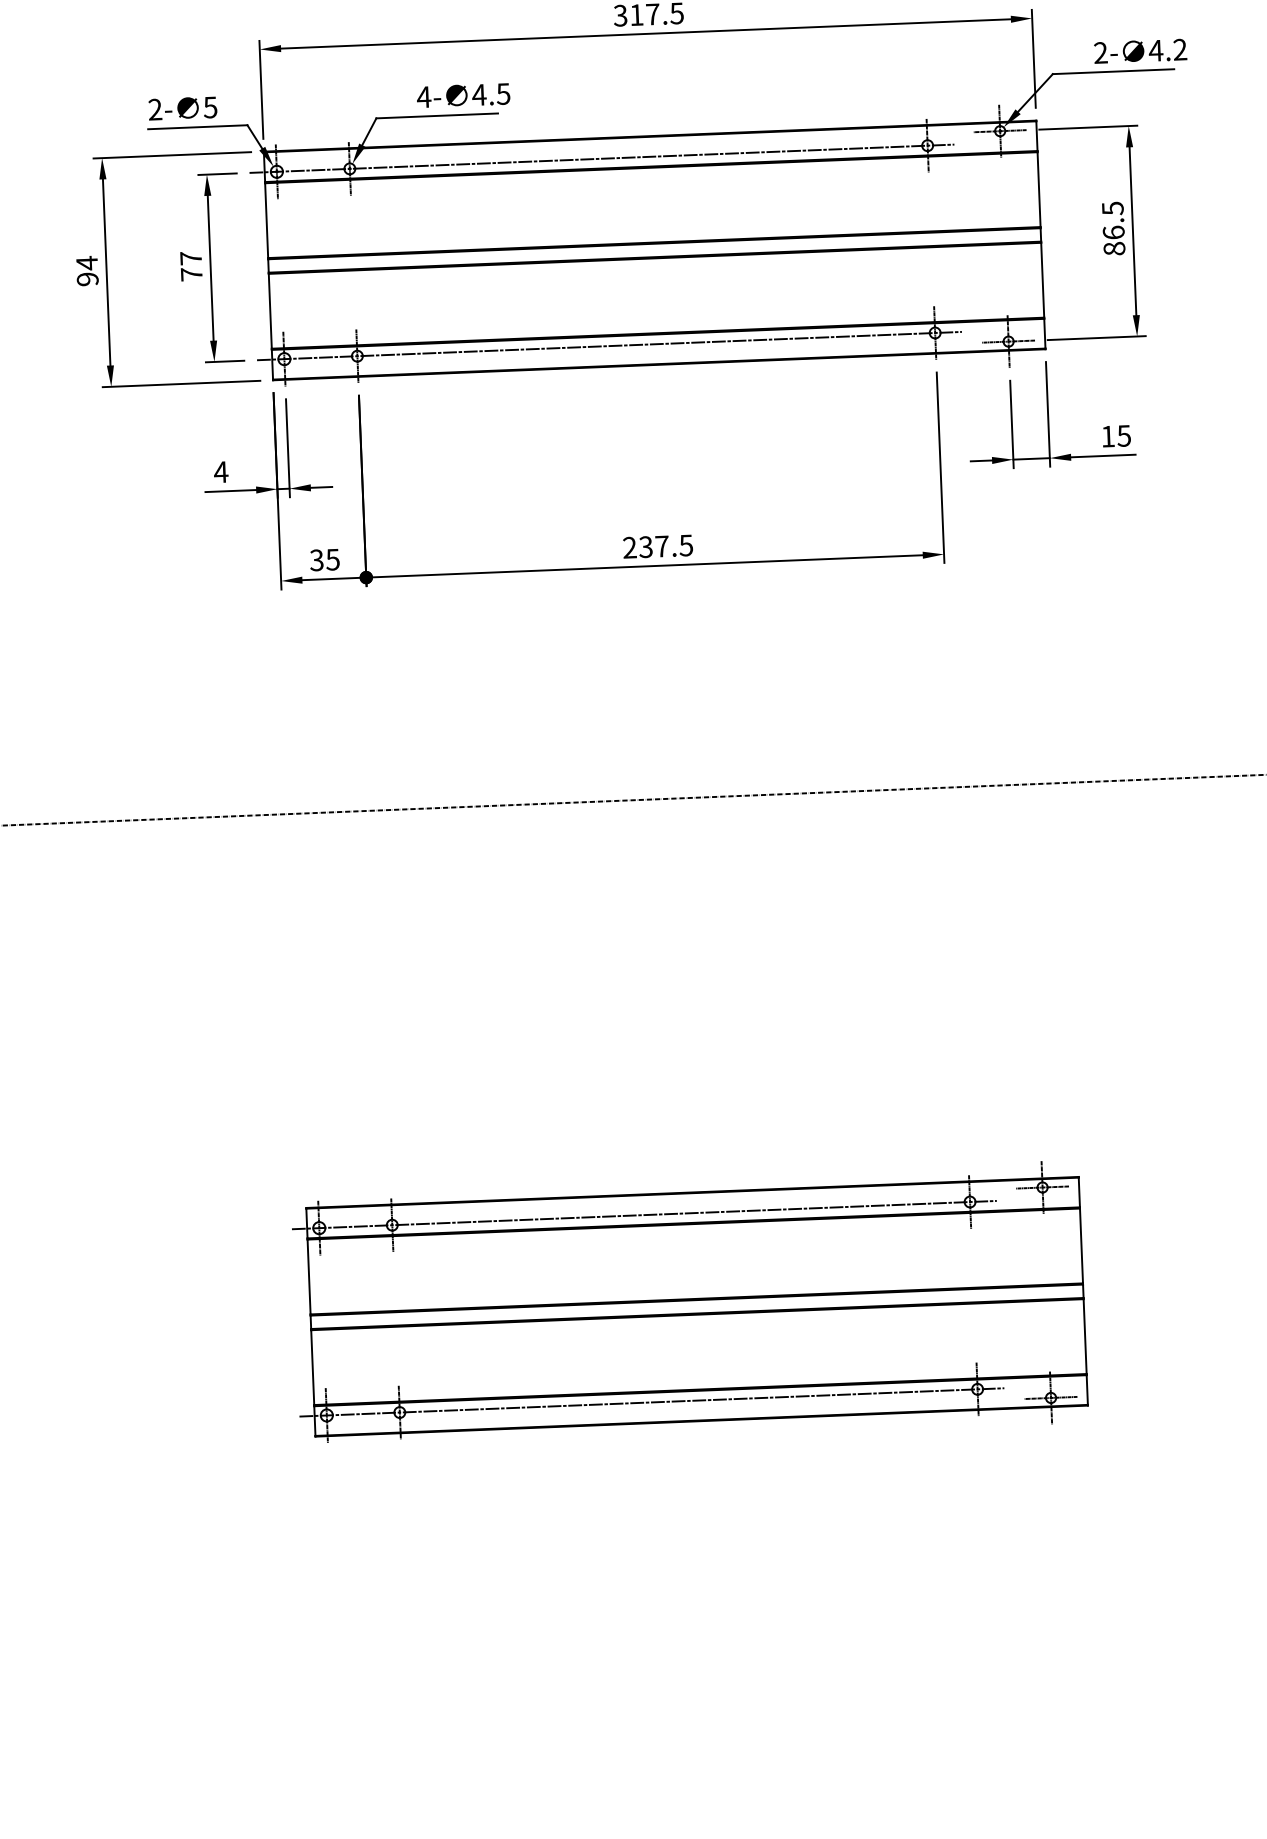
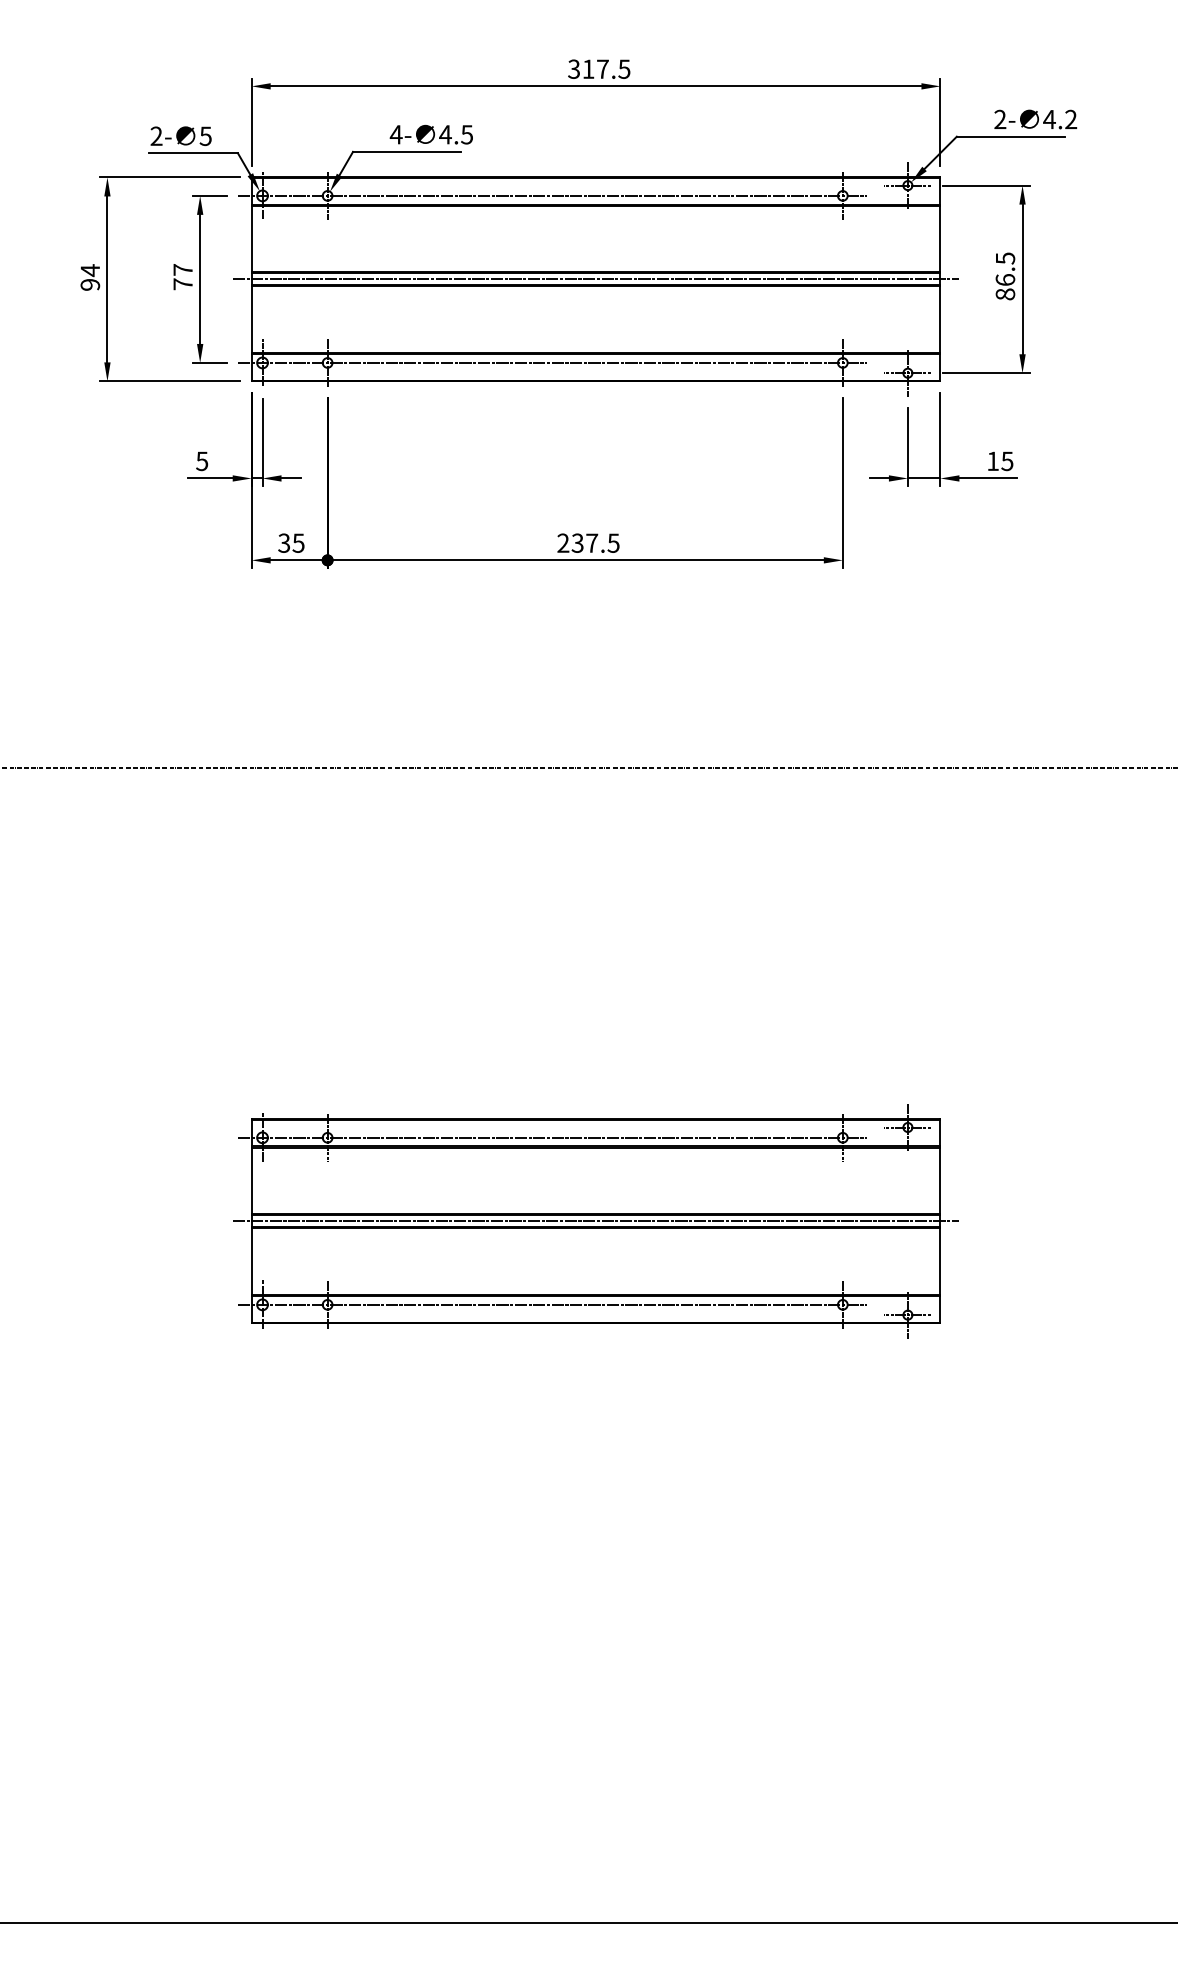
line: (654, 250) -> (595, 279), added
text: (220, 472) -> (201, 461), 4 -> 5
line: (696, 1307) -> (595, 1221), added

